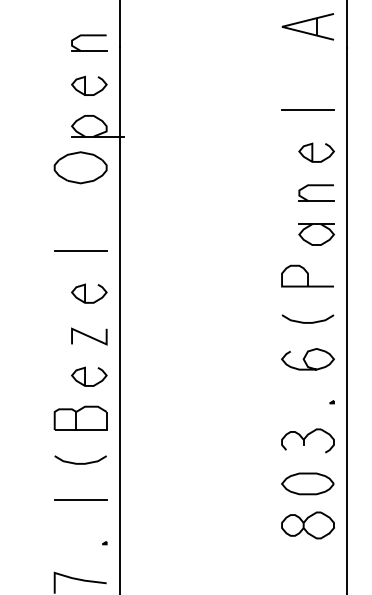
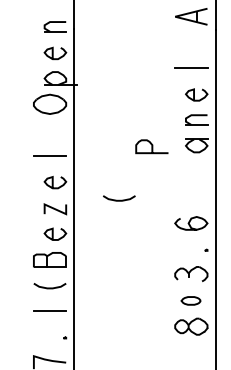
curve: (306, 275) -> (151, 146), moved
curve: (308, 320) -> (119, 199), moved
part: (306, 483) -> (190, 300), size x0.6

